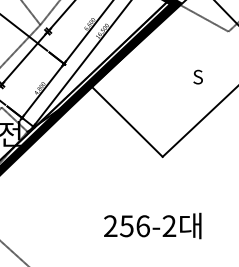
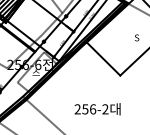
text: (152, 226) -> (97, 109), moved

